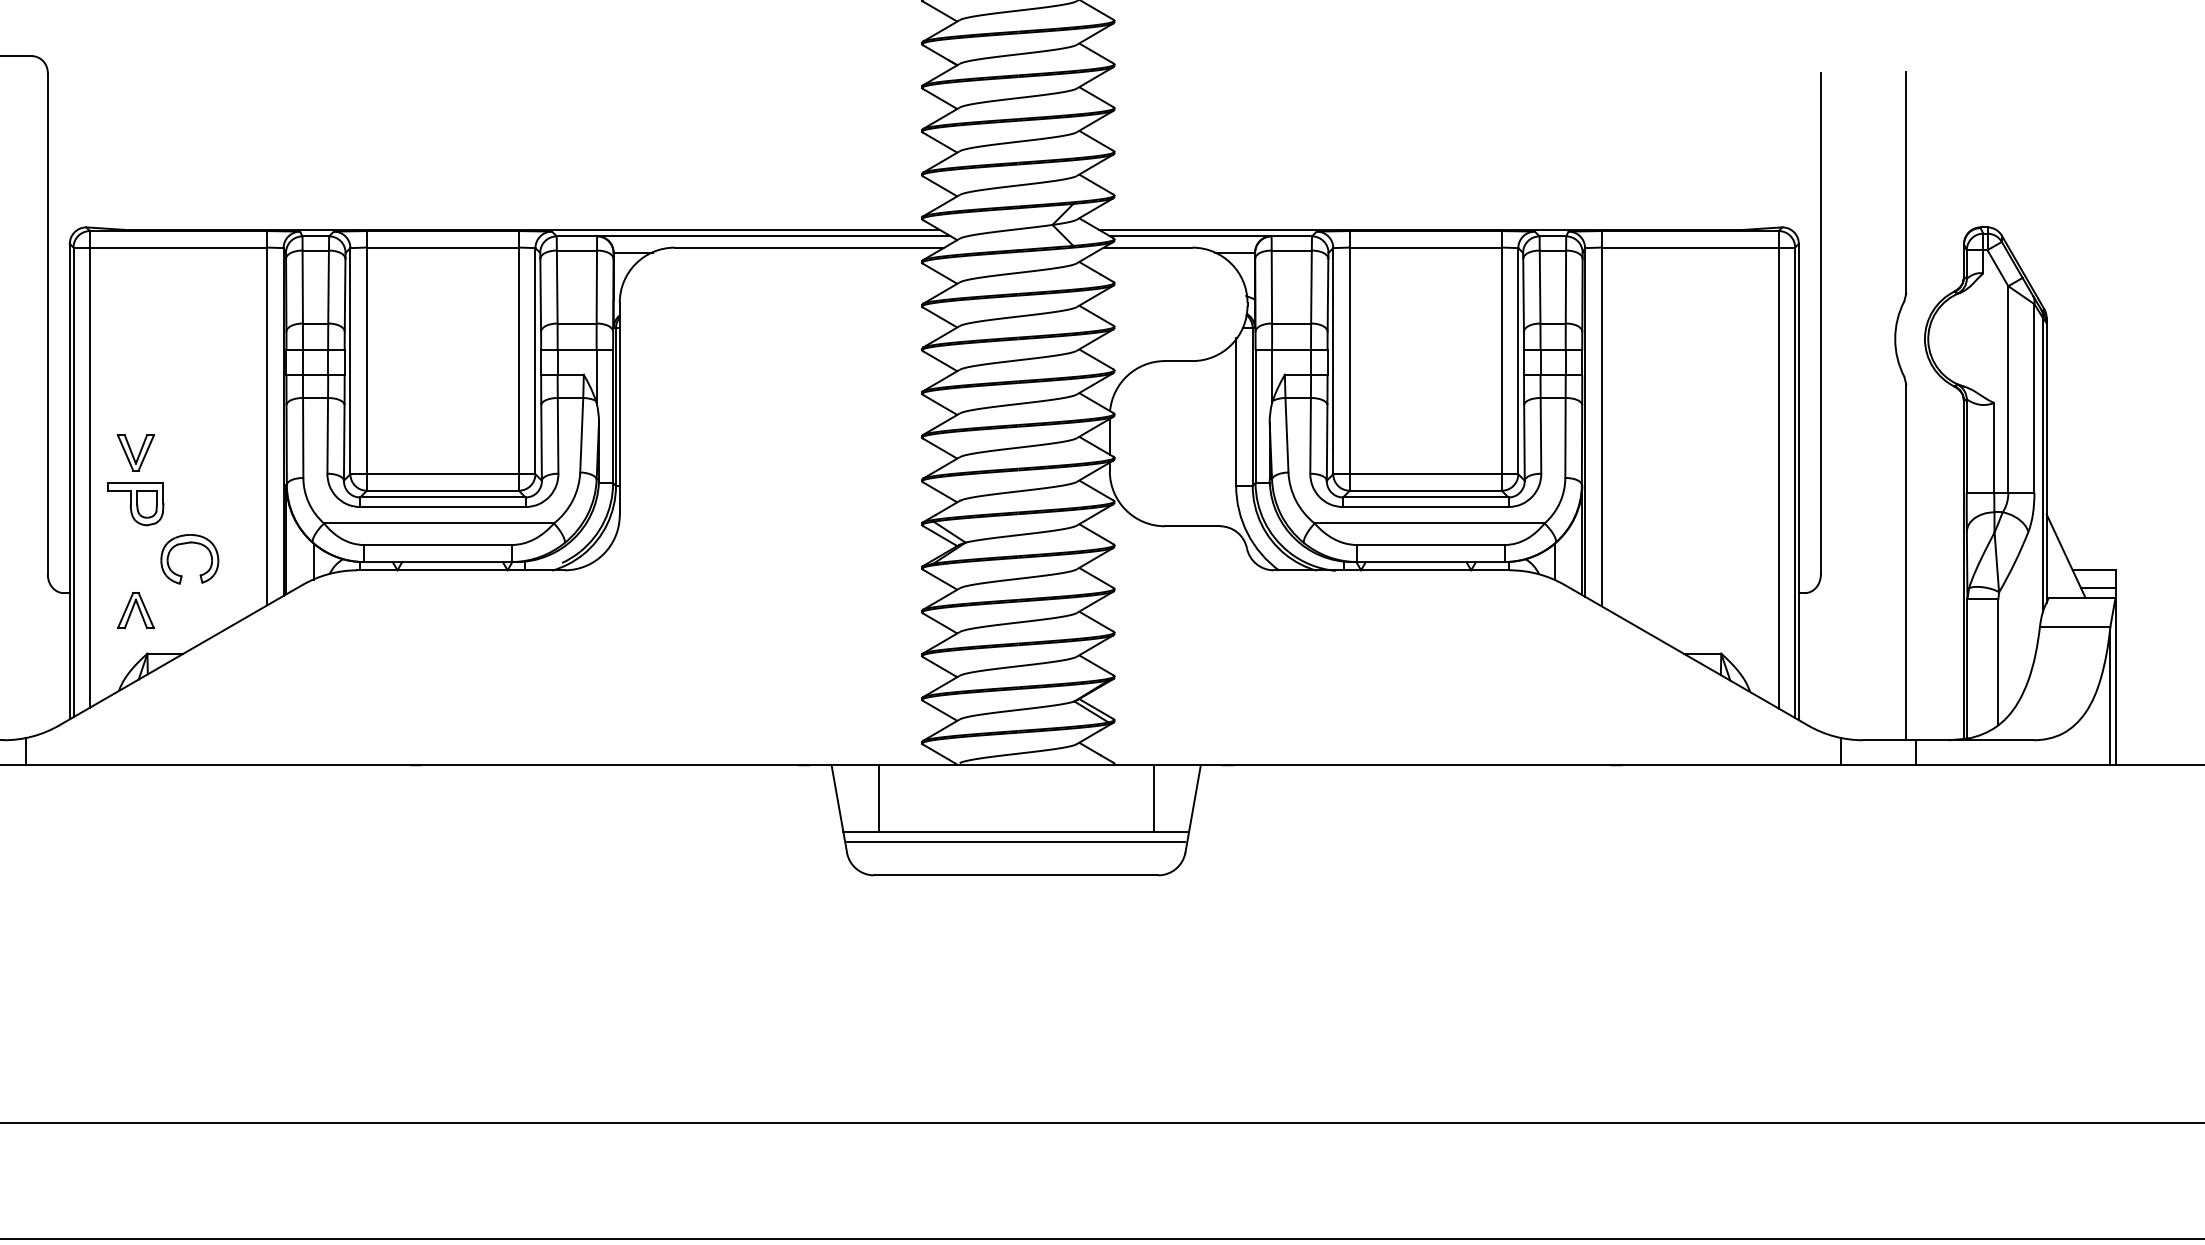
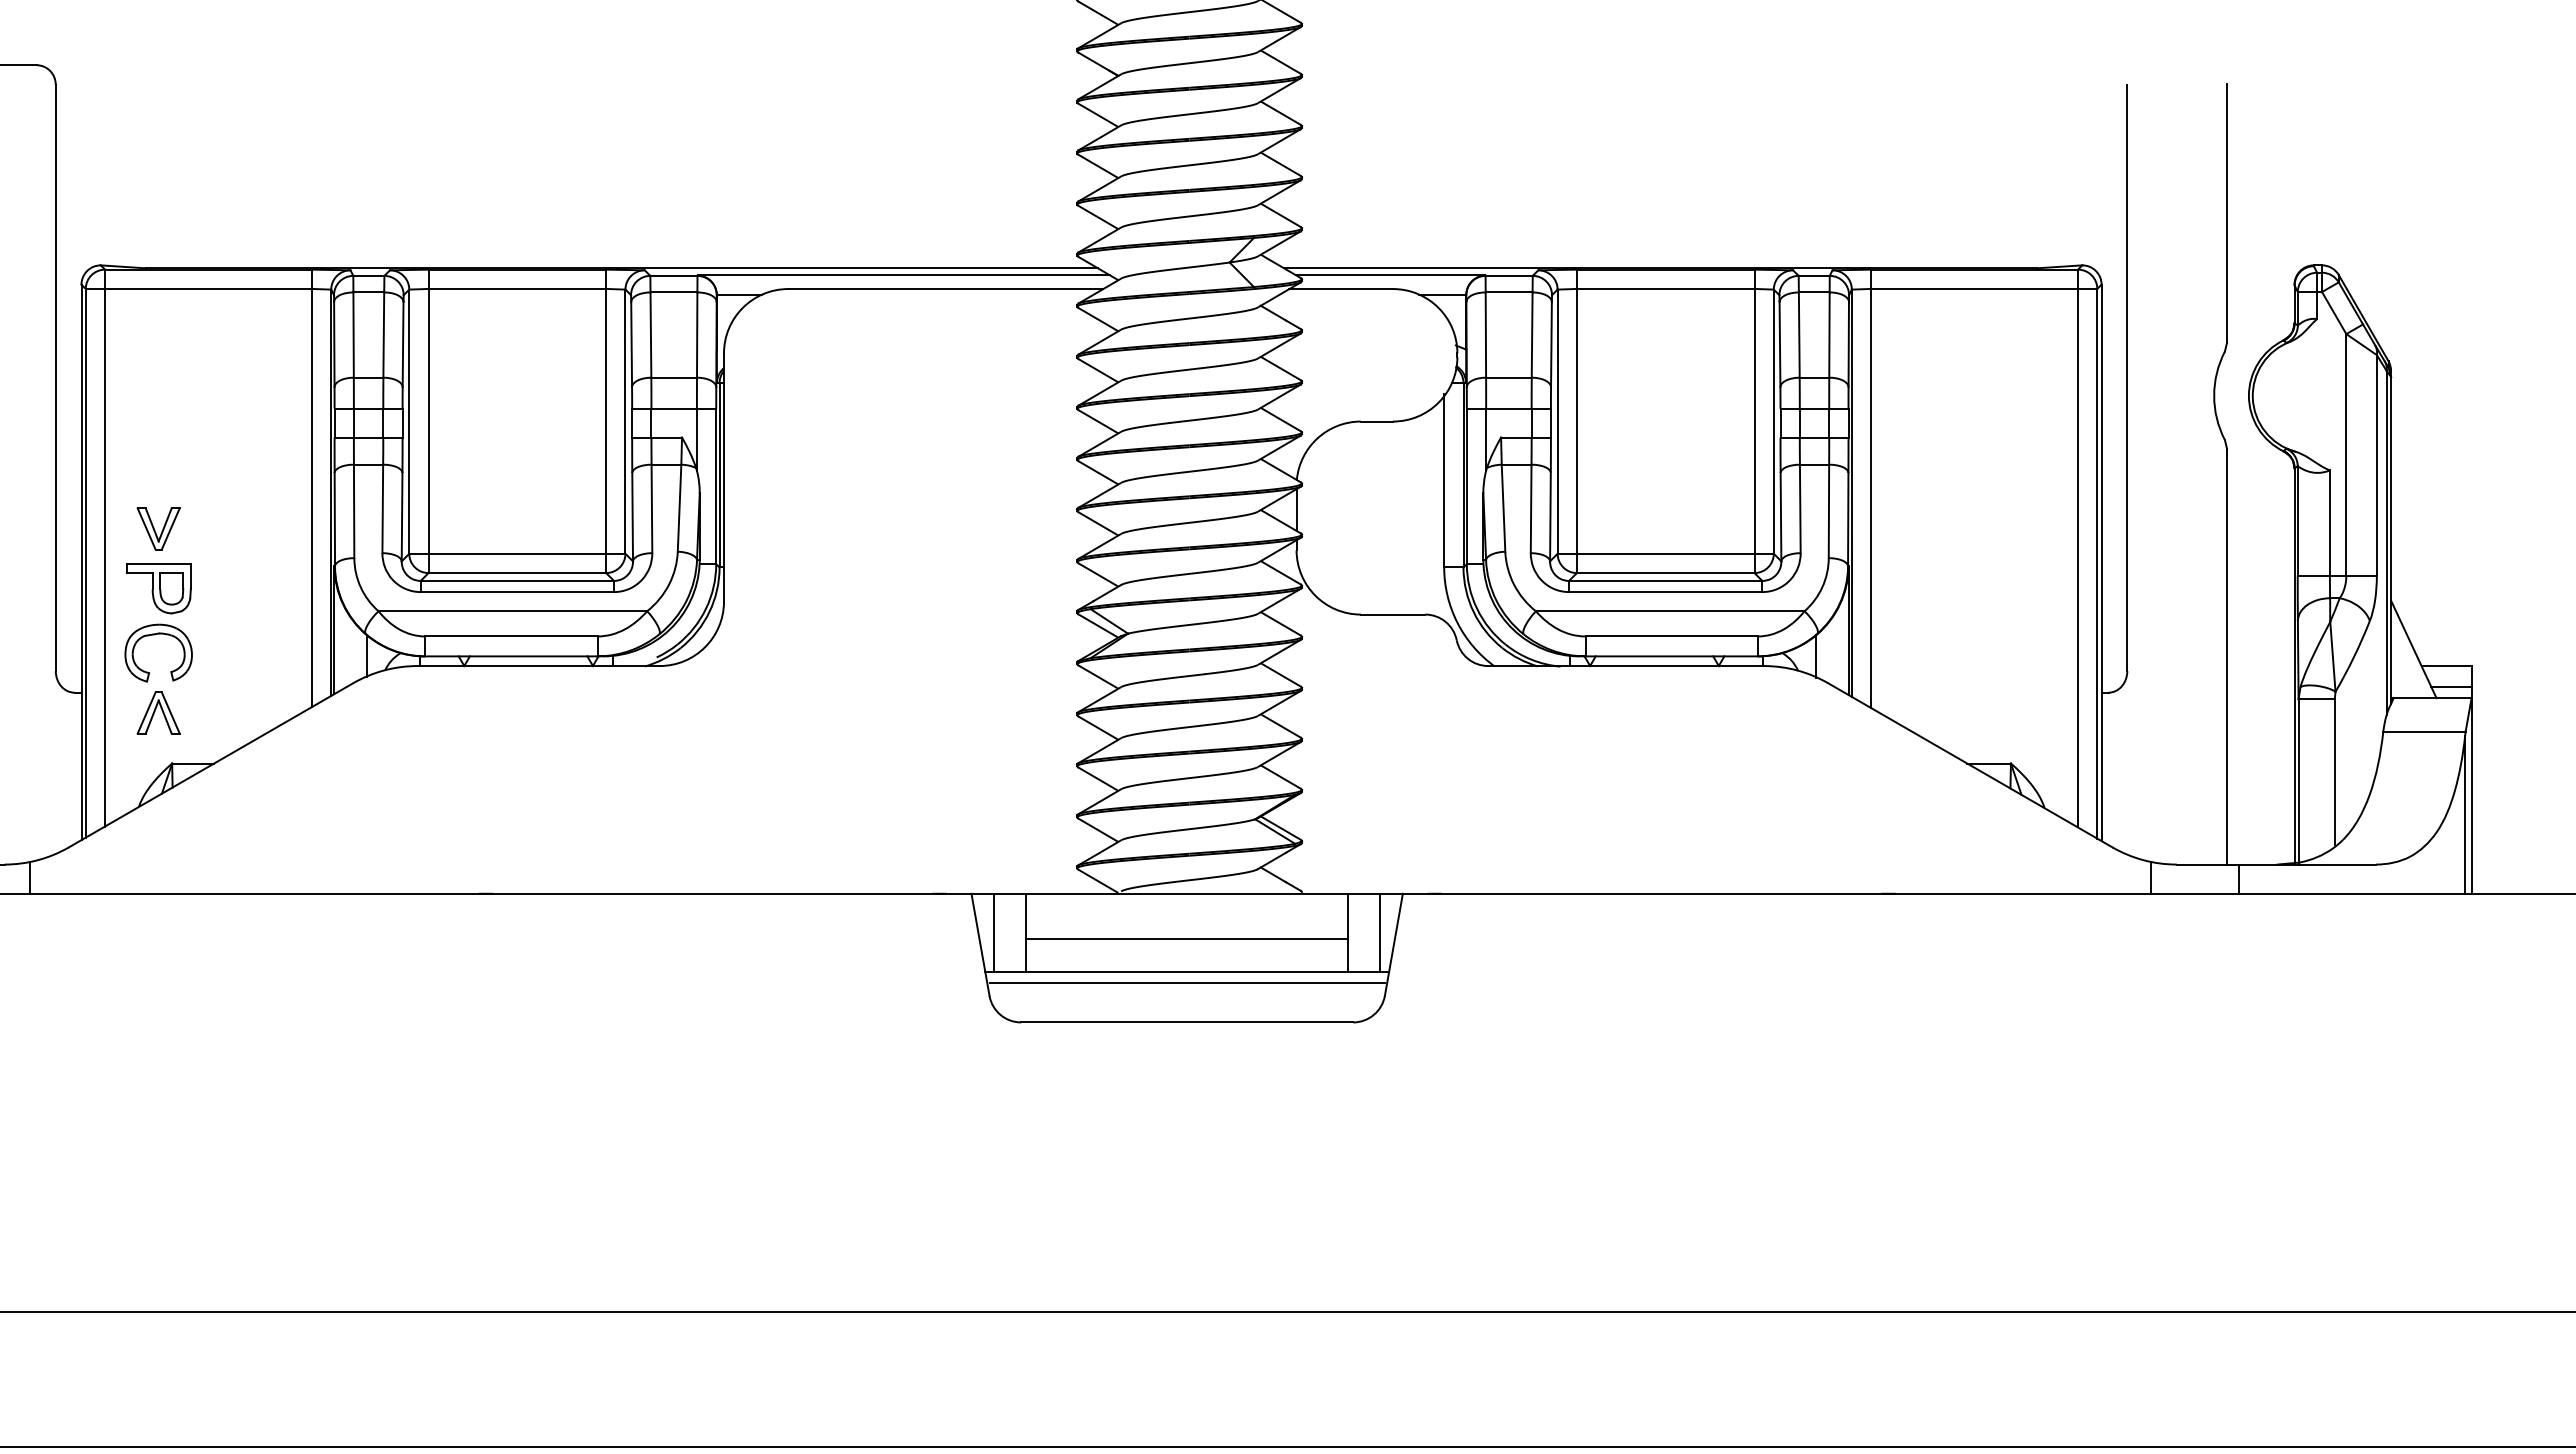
part: (186, 544) -> (154, 635), moved
line: (851, 798) -> (994, 932), added
line: (1181, 798) -> (1380, 932), added
line: (1016, 803) -> (1187, 938), added

